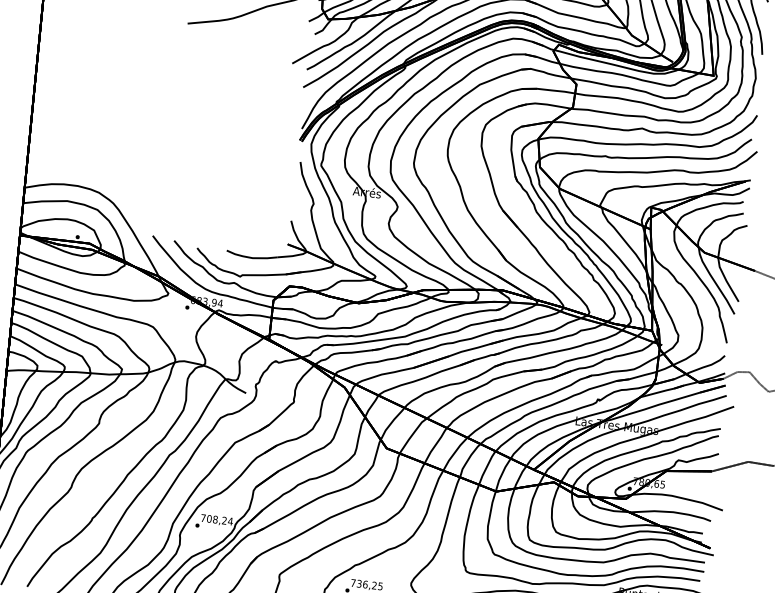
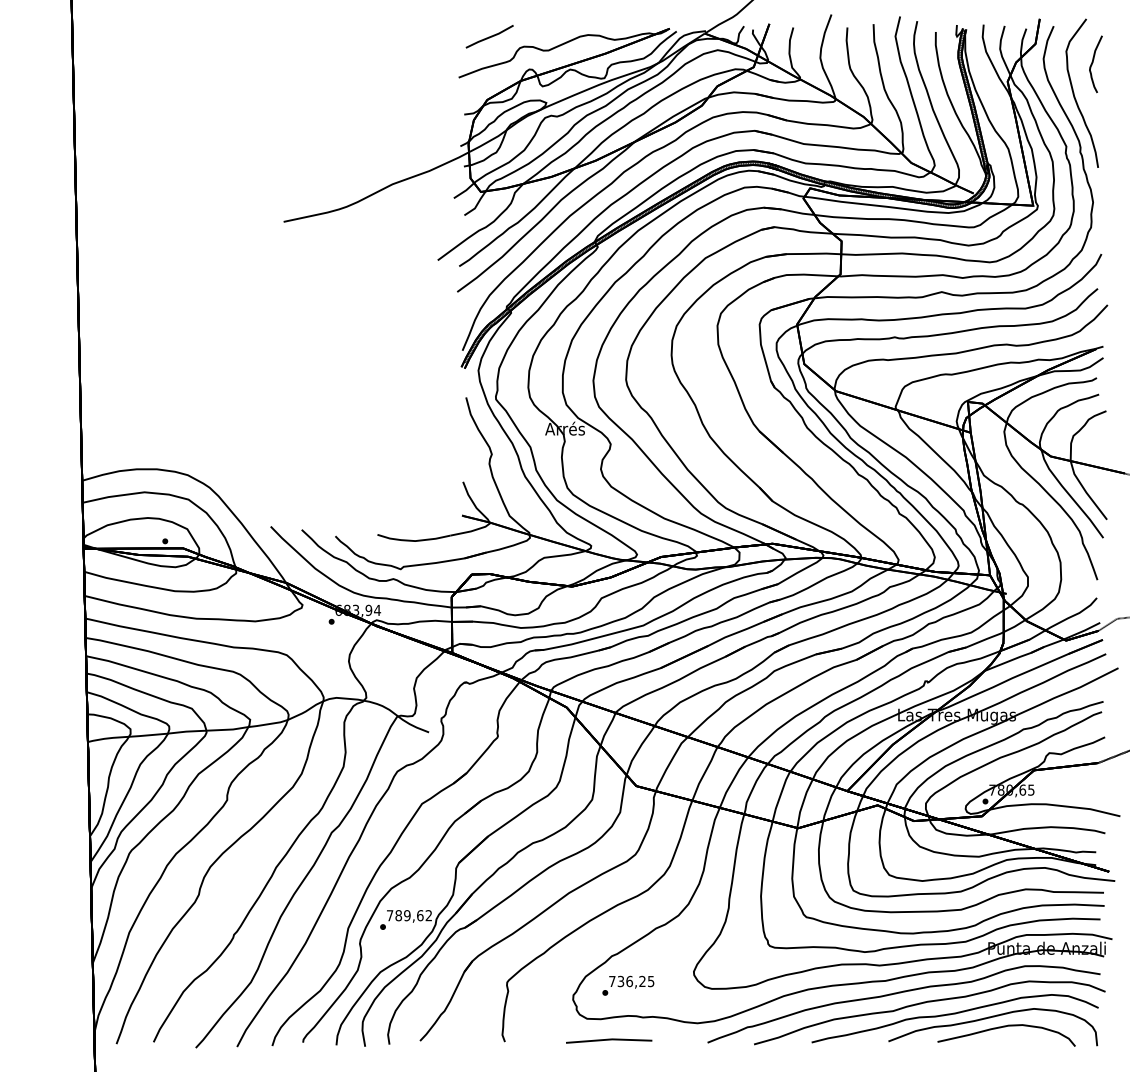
text: (219, 520) -> (413, 915), 708,24 -> 789,62

